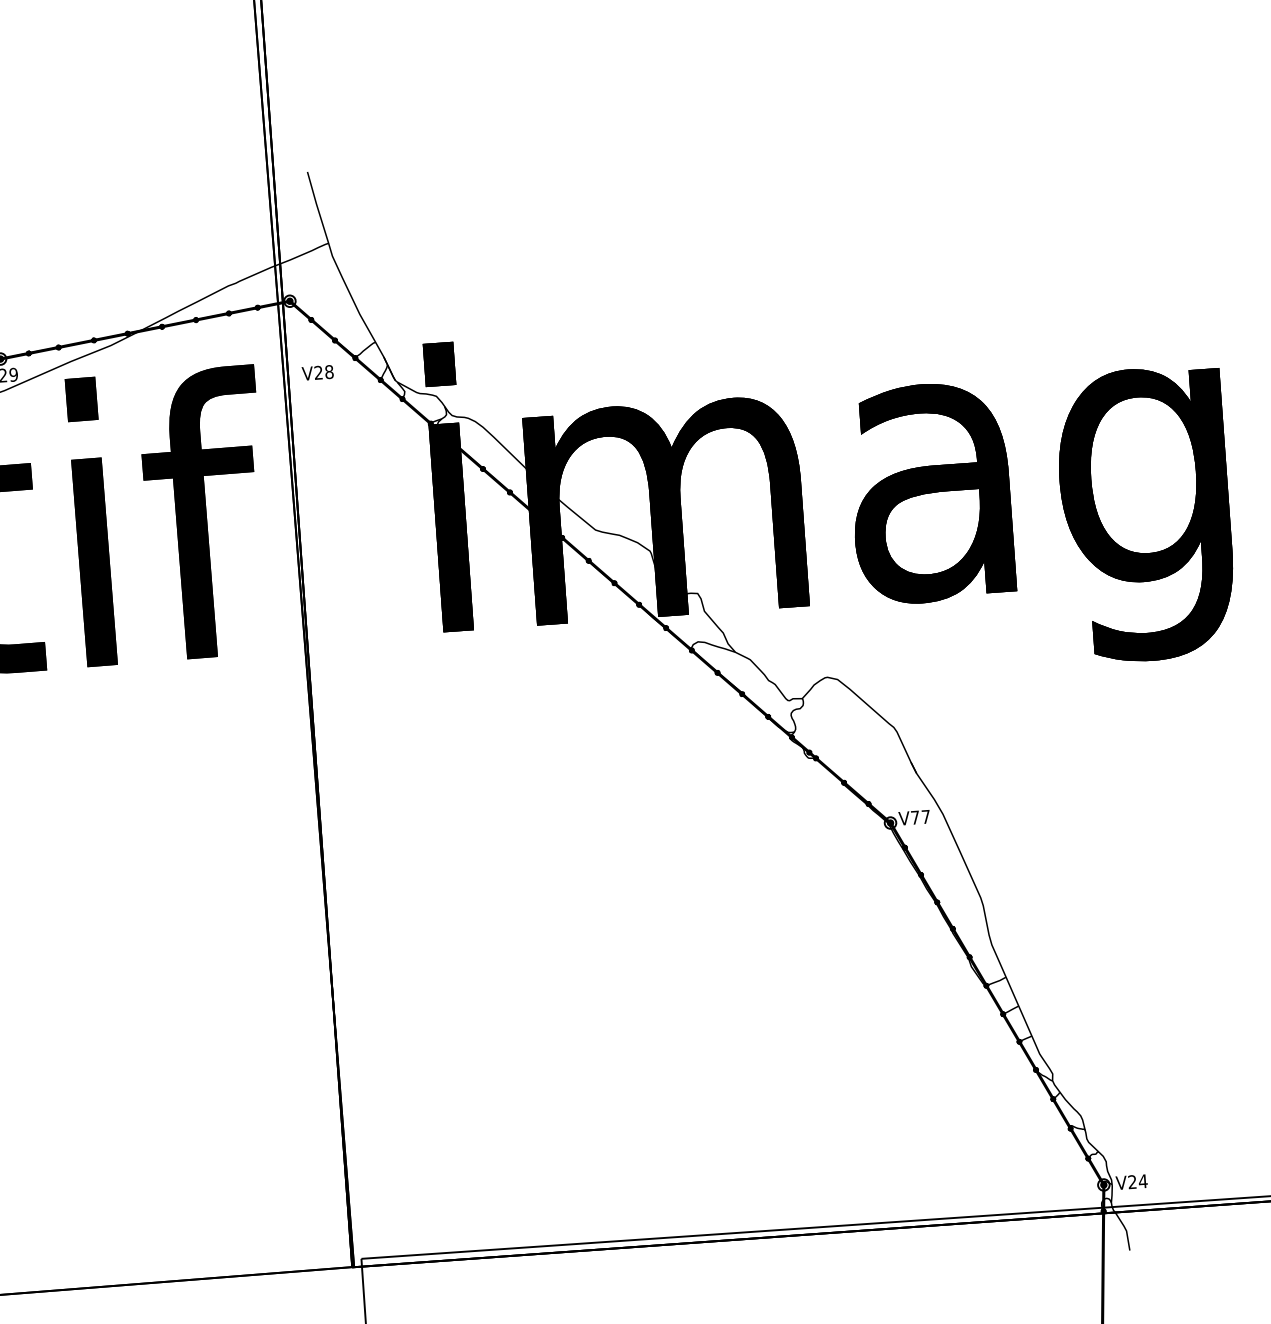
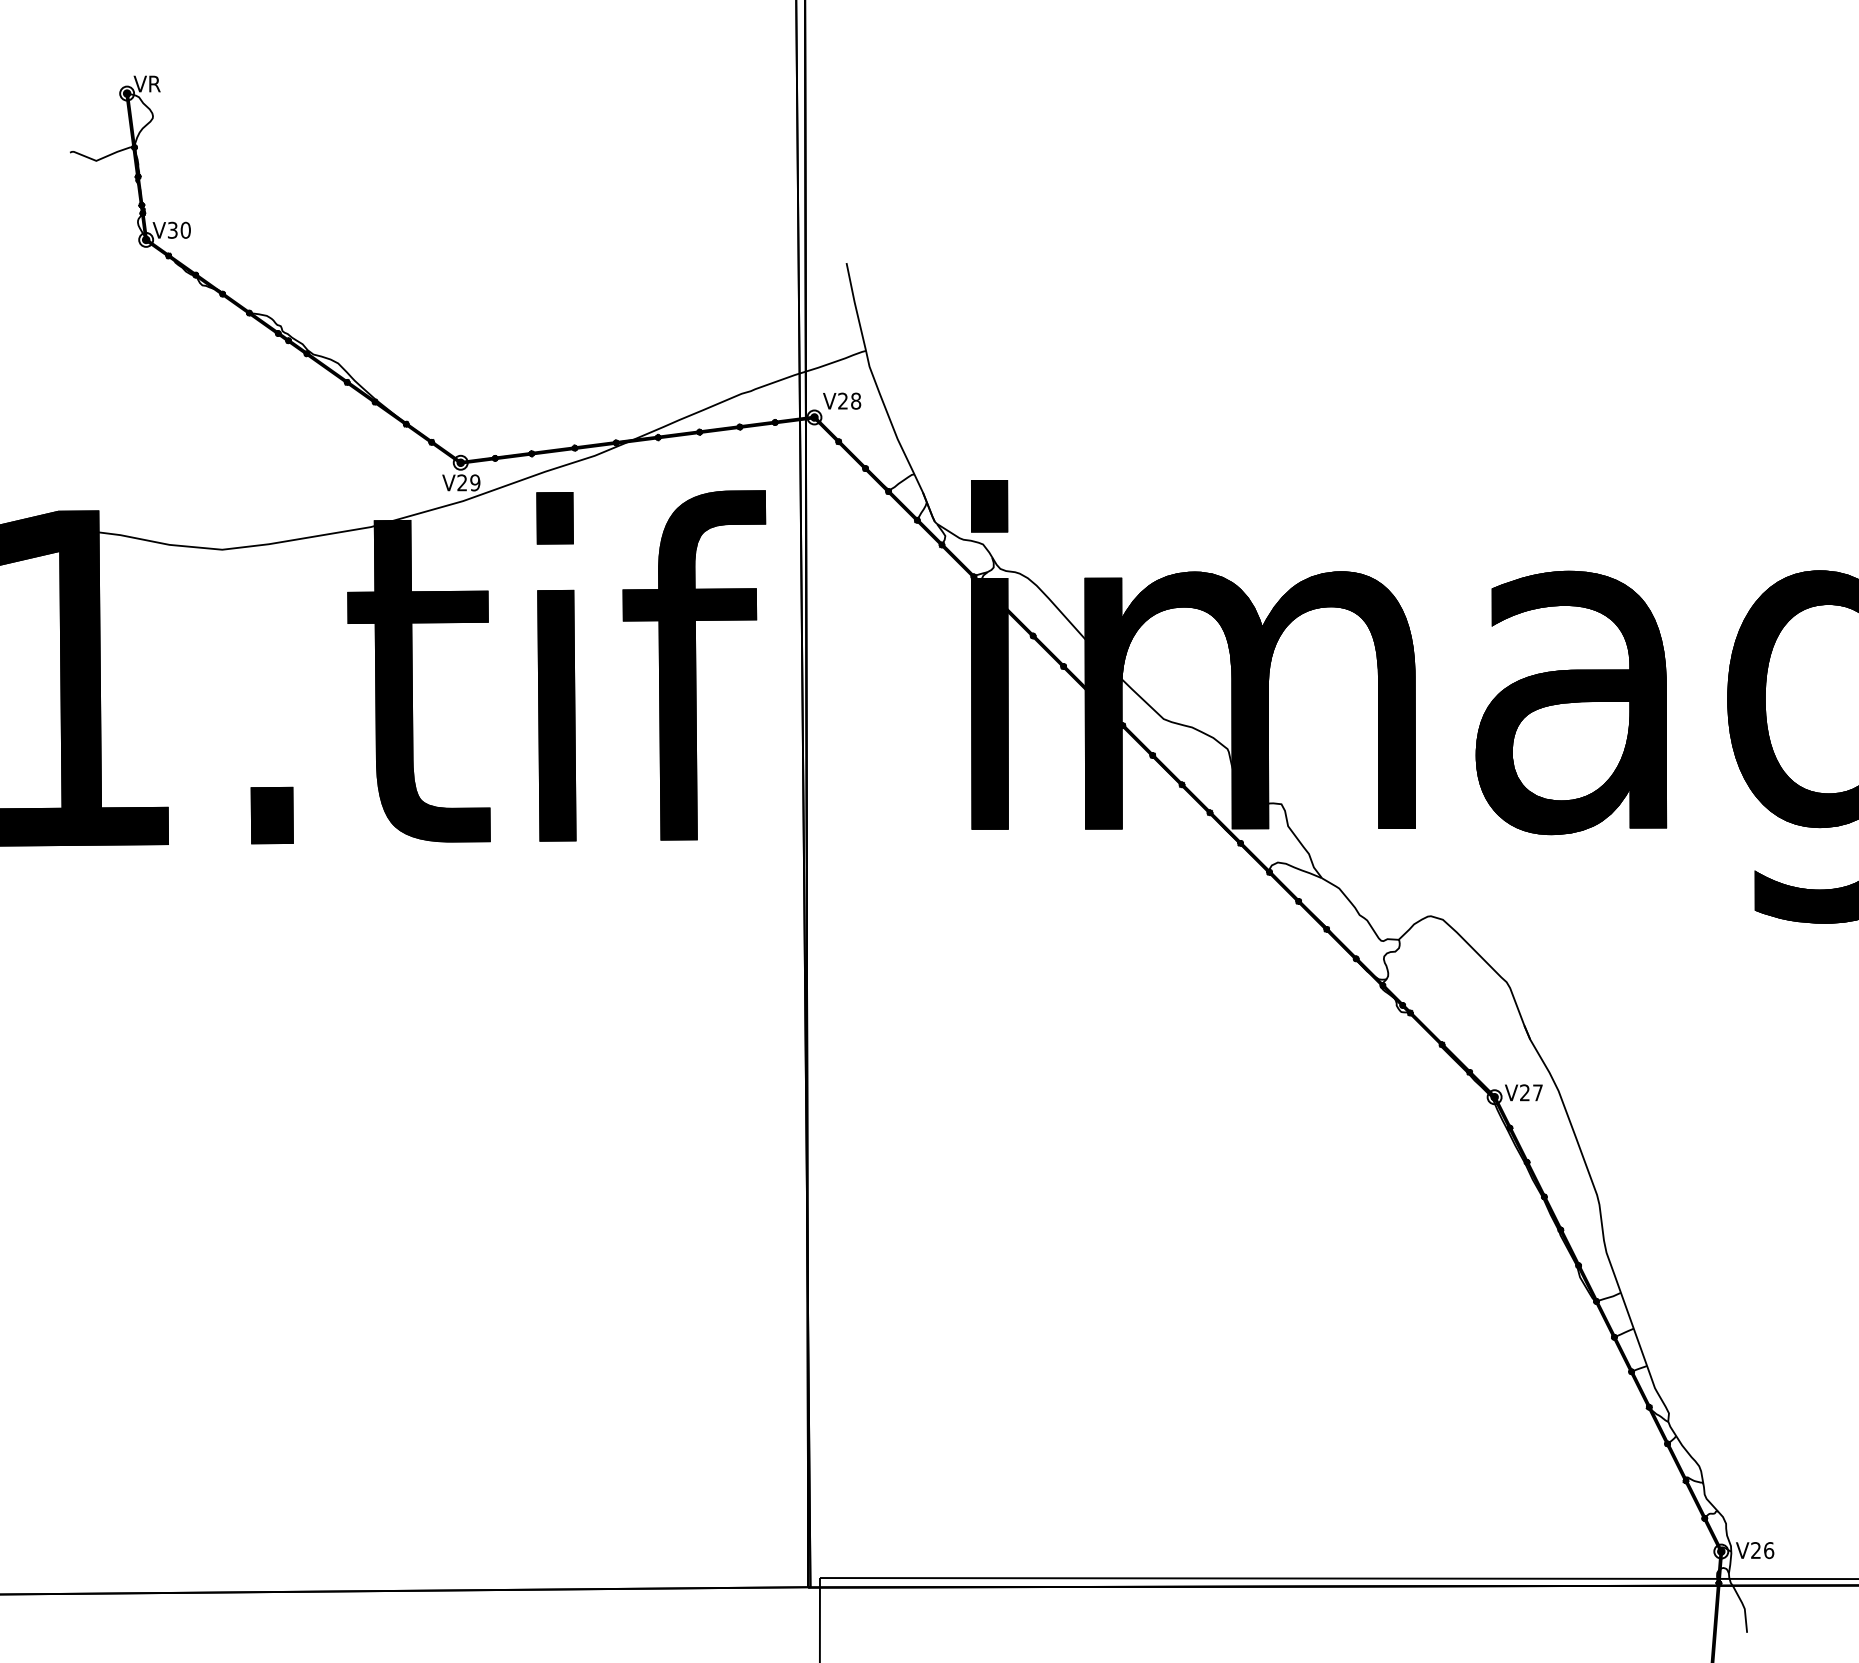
text: (318, 372) -> (842, 400), moved
text: (914, 817) -> (1524, 1092), V77 -> V27
text: (1142, 1181) -> (1768, 1550), V24 -> V26

